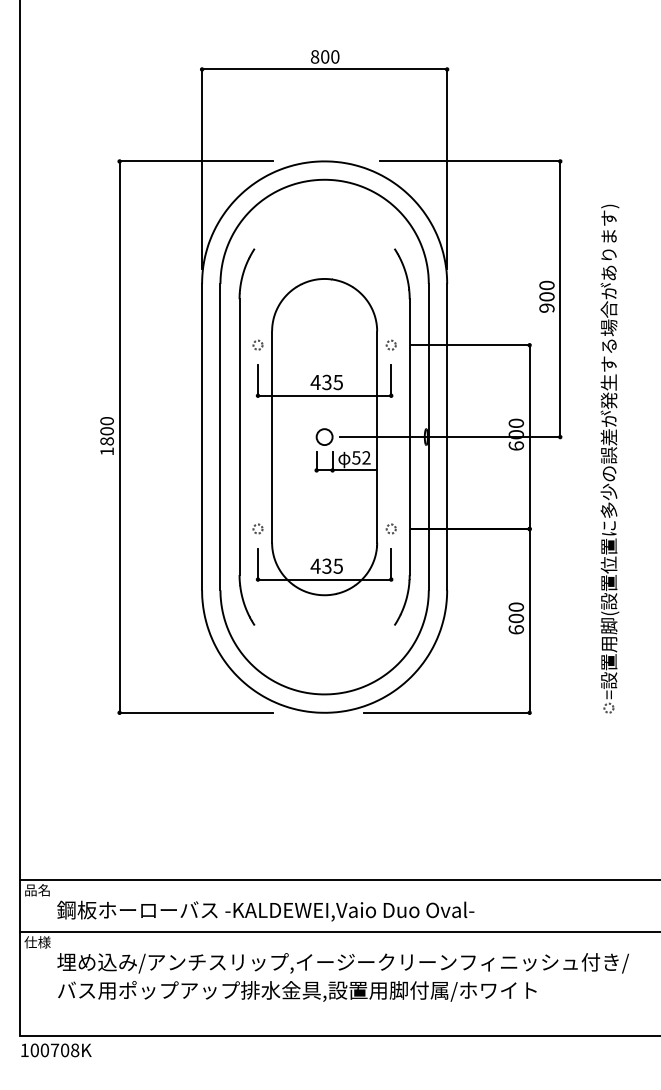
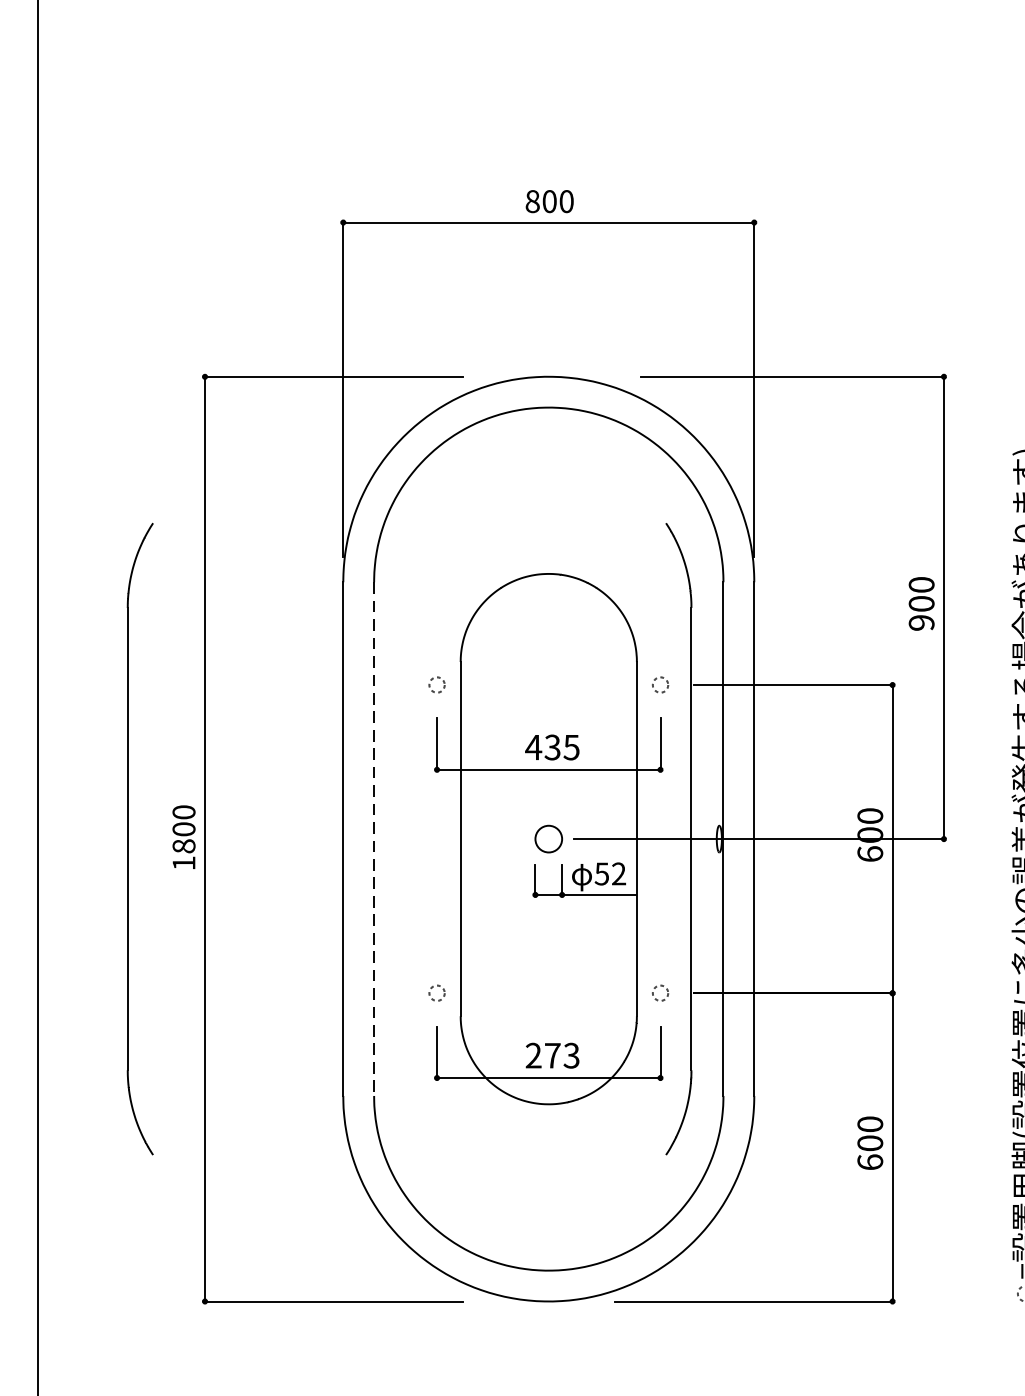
part: (246, 436) -> (139, 838), moved
line: (220, 437) -> (374, 839), solid -> dashed
text: (326, 565) -> (551, 1054), 435 -> 273

